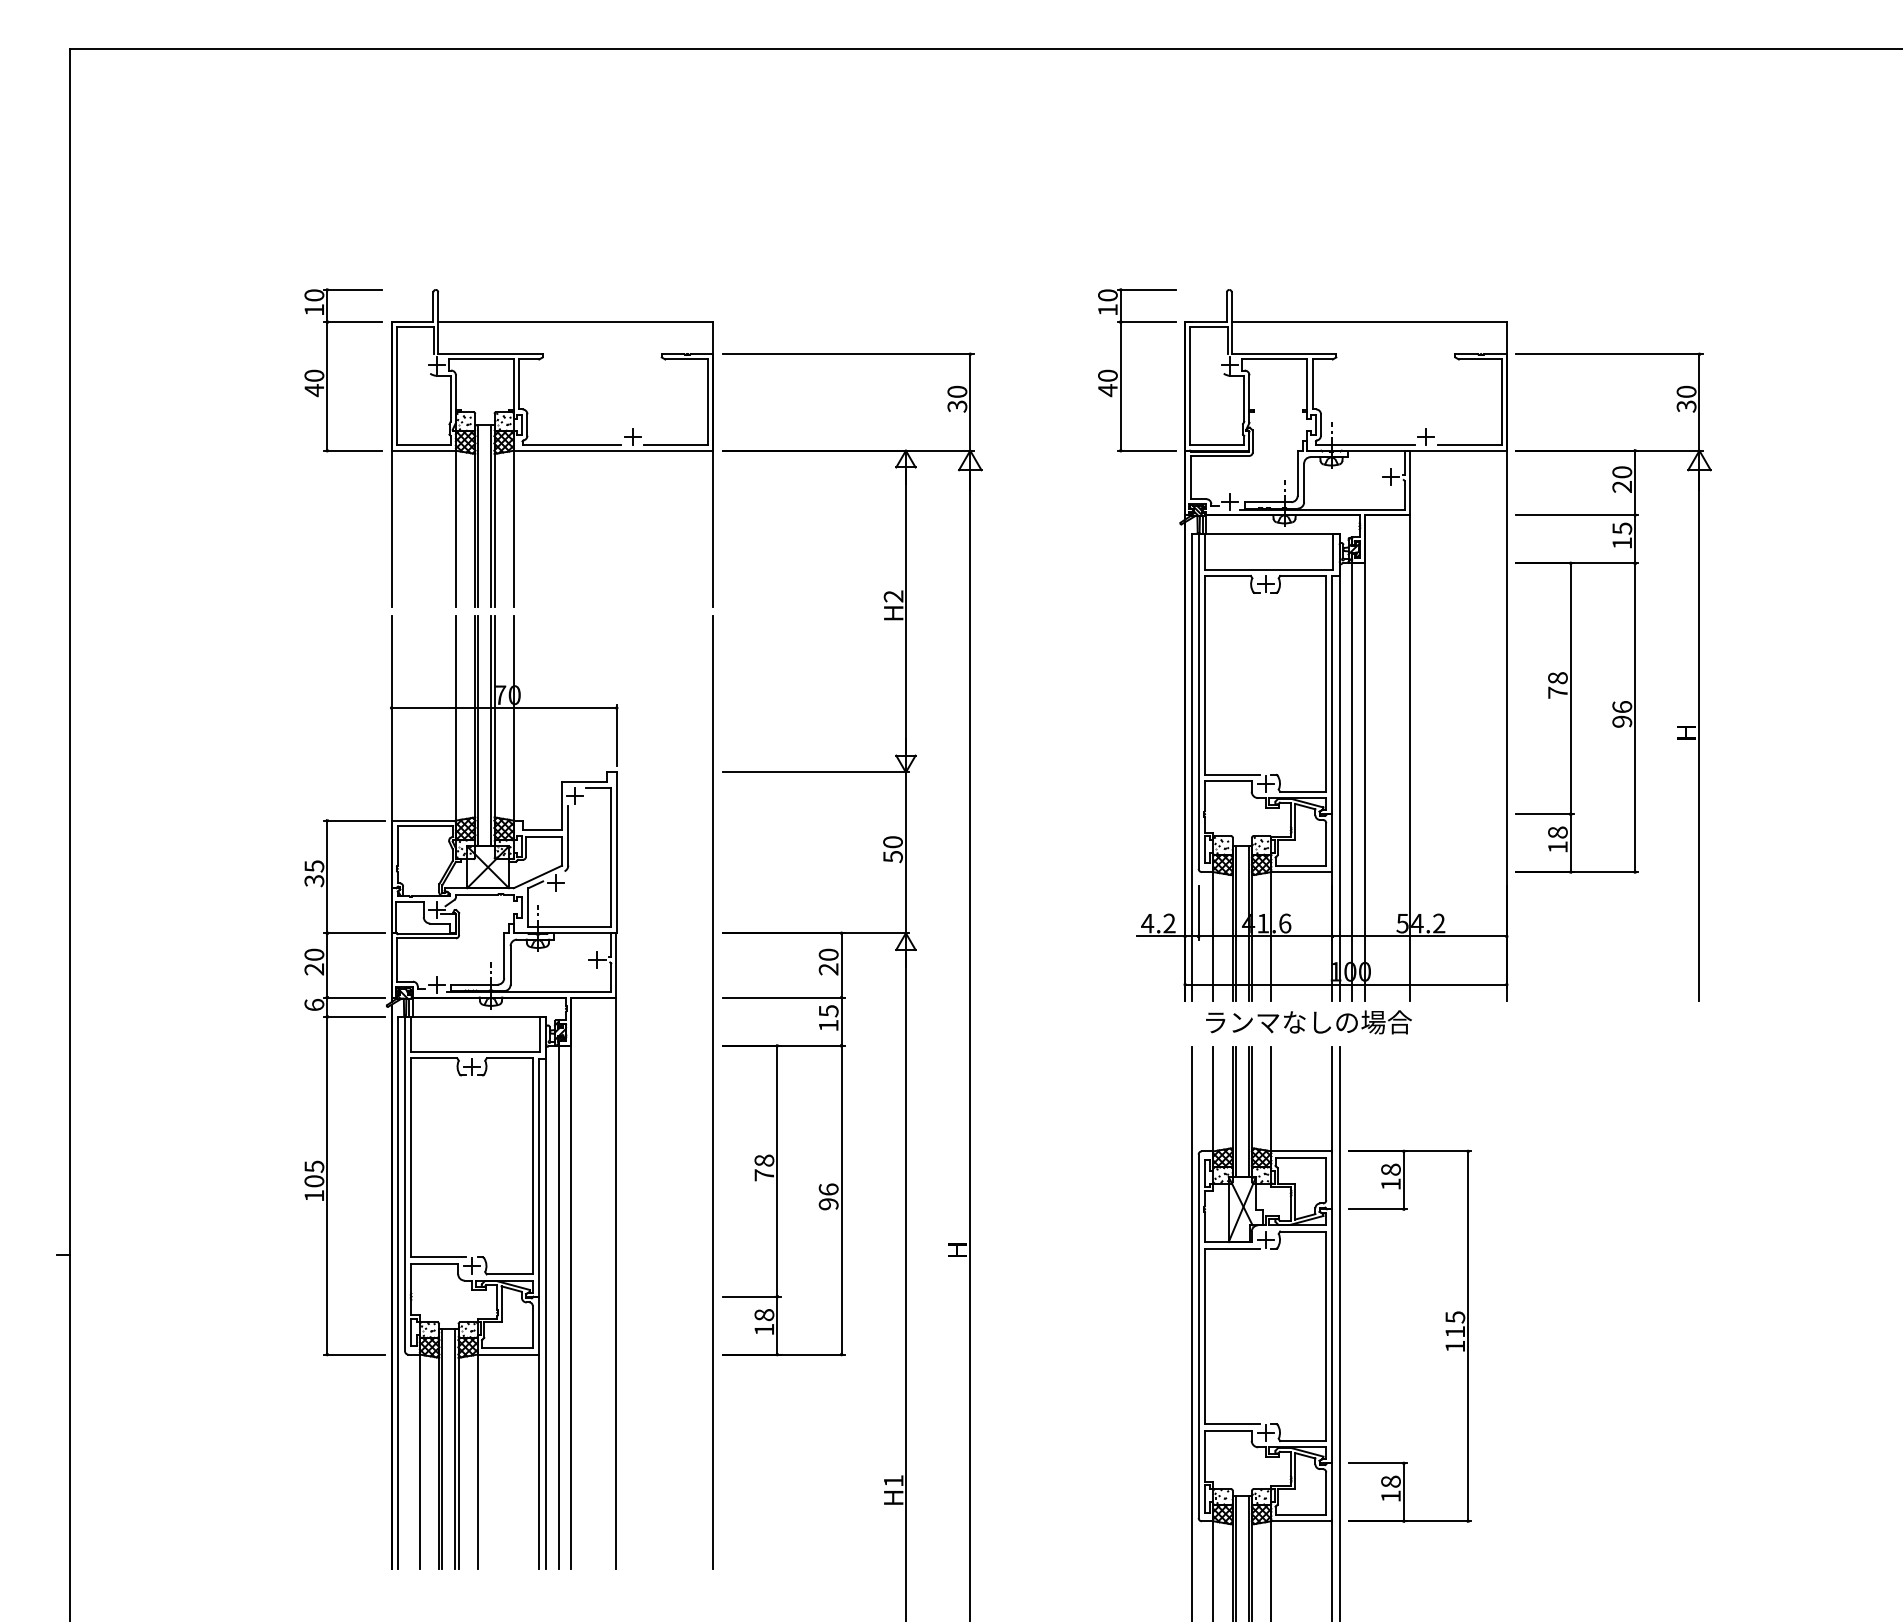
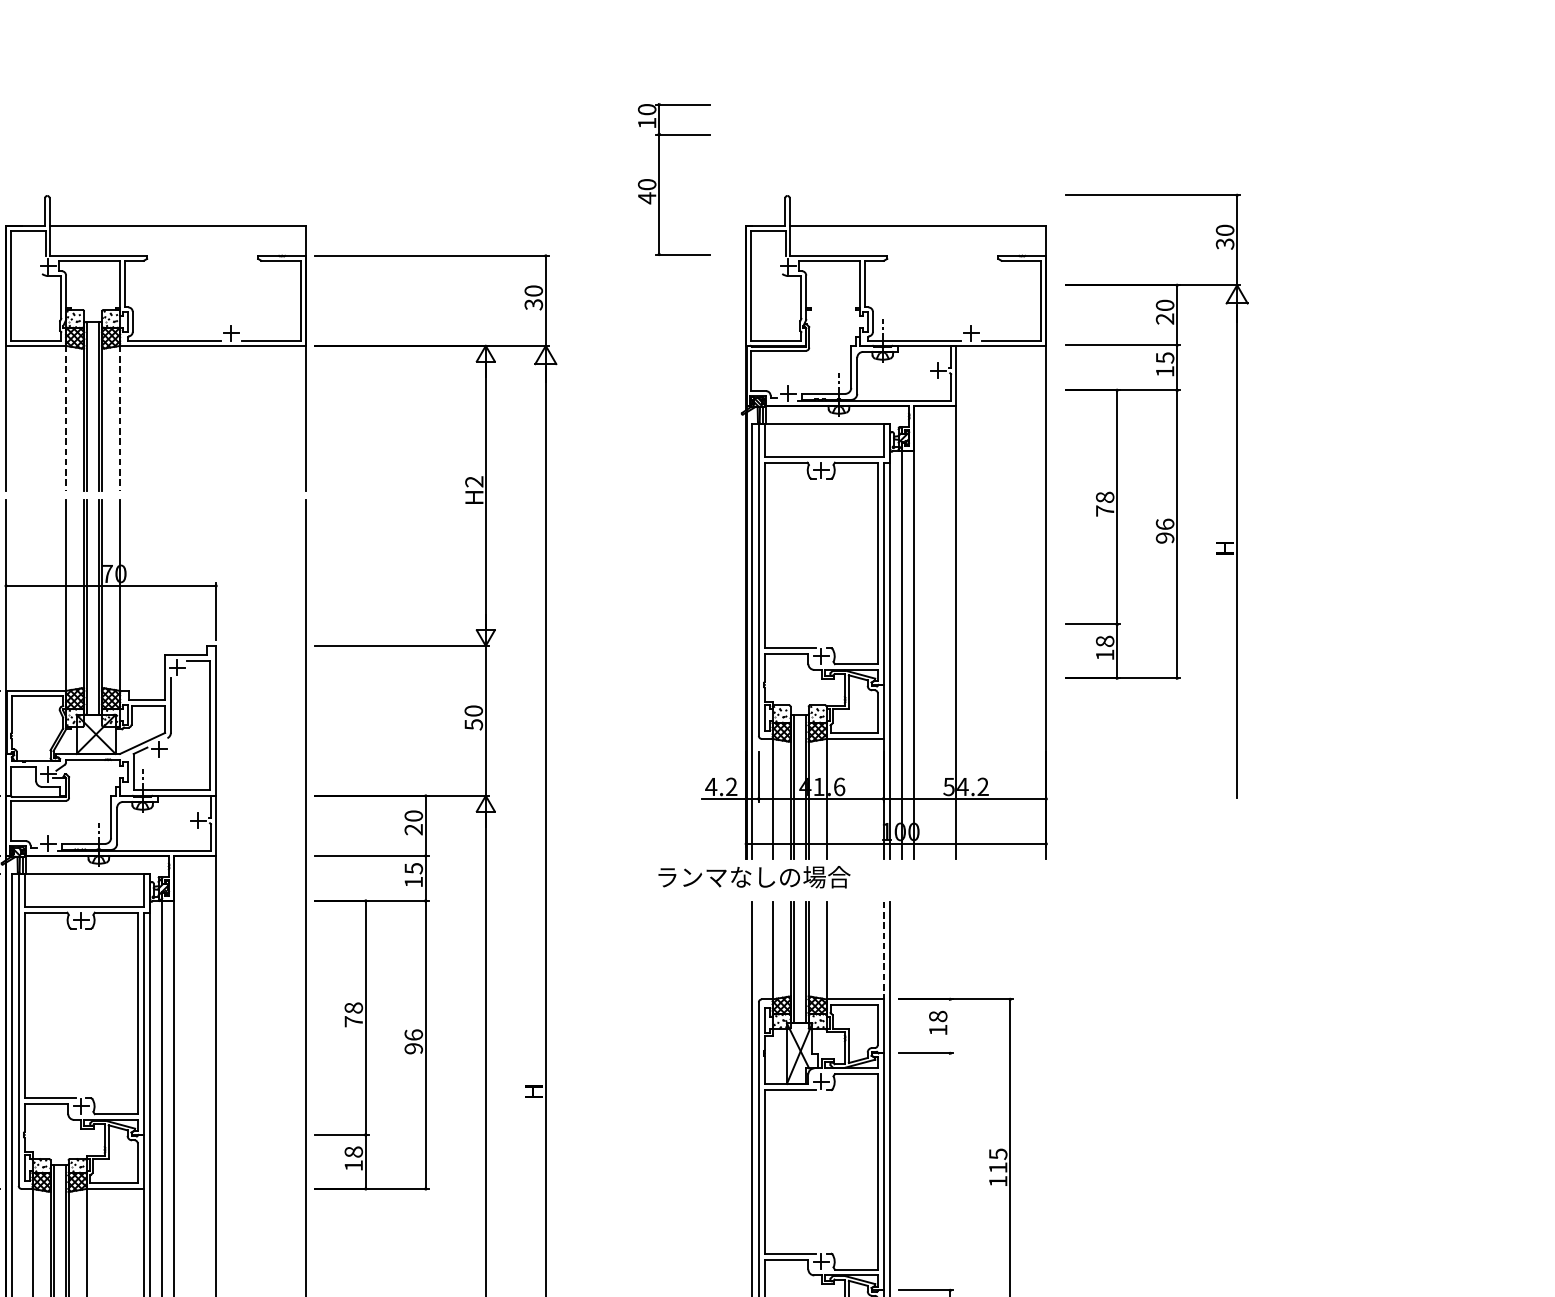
part: (1121, 370) -> (659, 179), moved
line: (455, 529) -> (65, 419), solid -> dashed
line: (513, 529) -> (119, 419), solid -> dashed
part: (1613, 676) -> (1156, 495), moved
text: (1308, 1022) -> (754, 877), moved
line: (1332, 1099) -> (883, 951), solid -> dashed
line: (1403, 1180) -> (949, 1026), removed

